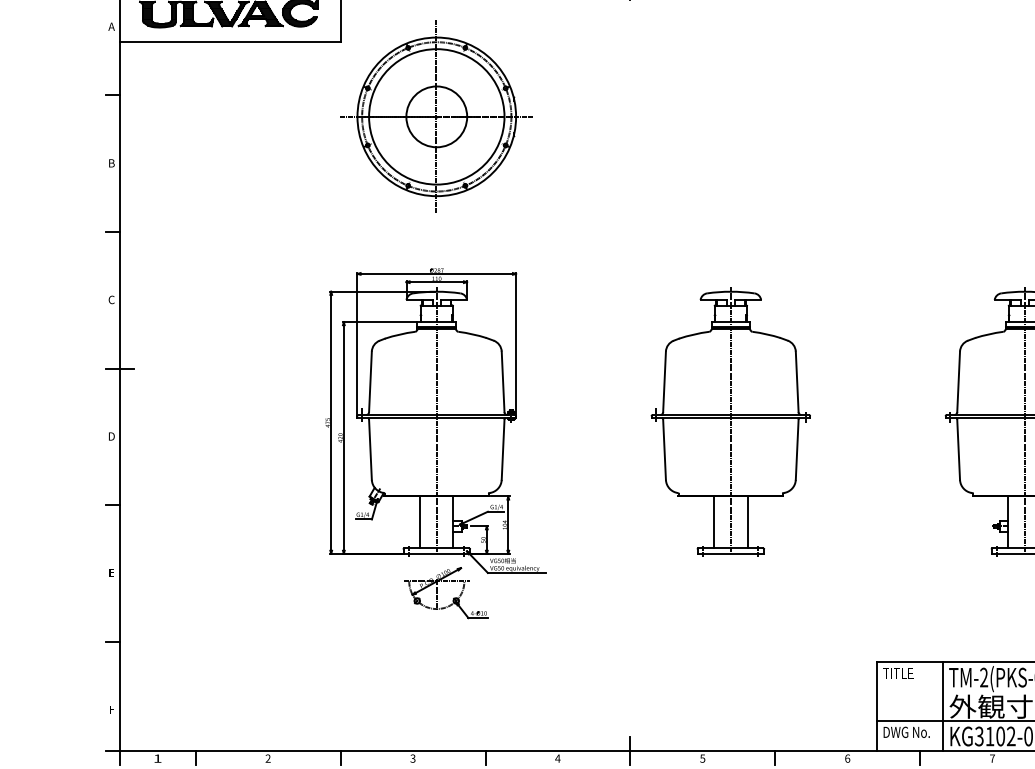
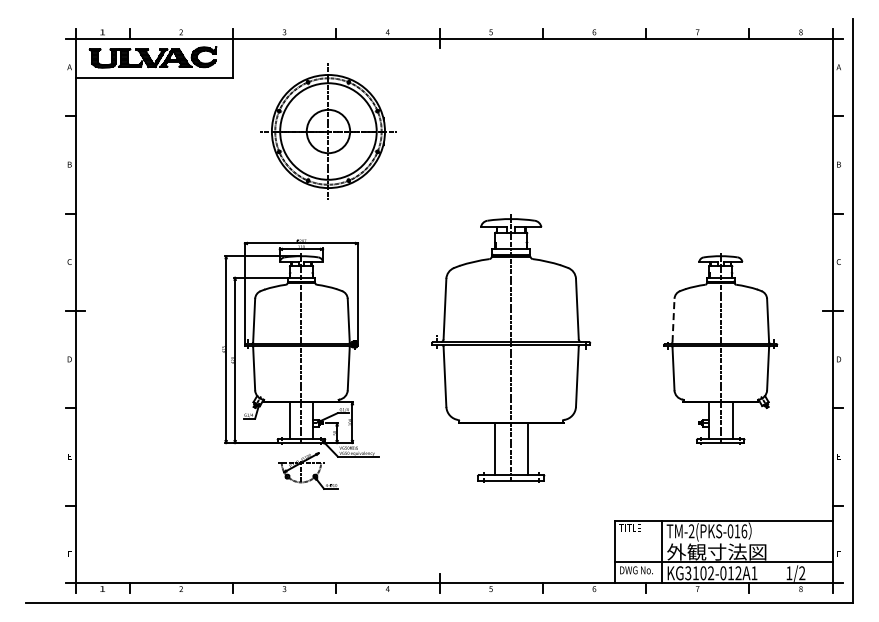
part: (436, 116) -> (328, 131), moved
line: (958, 381) -> (673, 320), solid -> dashed
part: (729, 421) -> (510, 348), size x1.4

